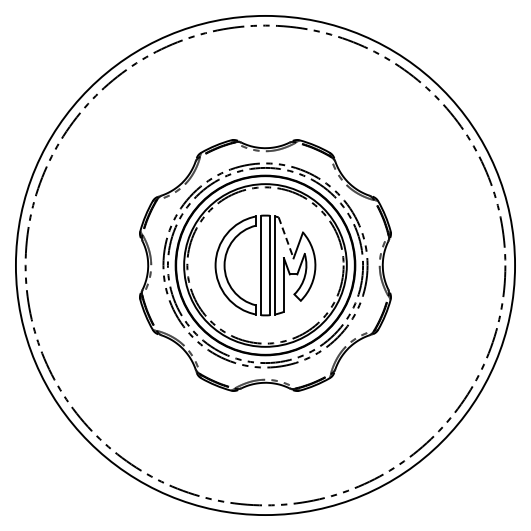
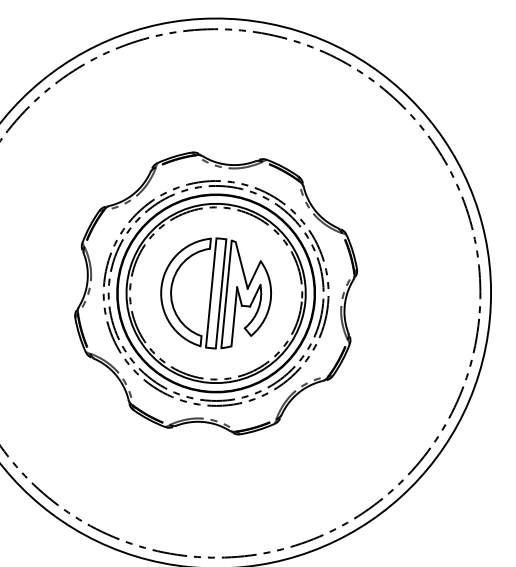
line: (286, 237) -> (242, 264), dashed -> solid

